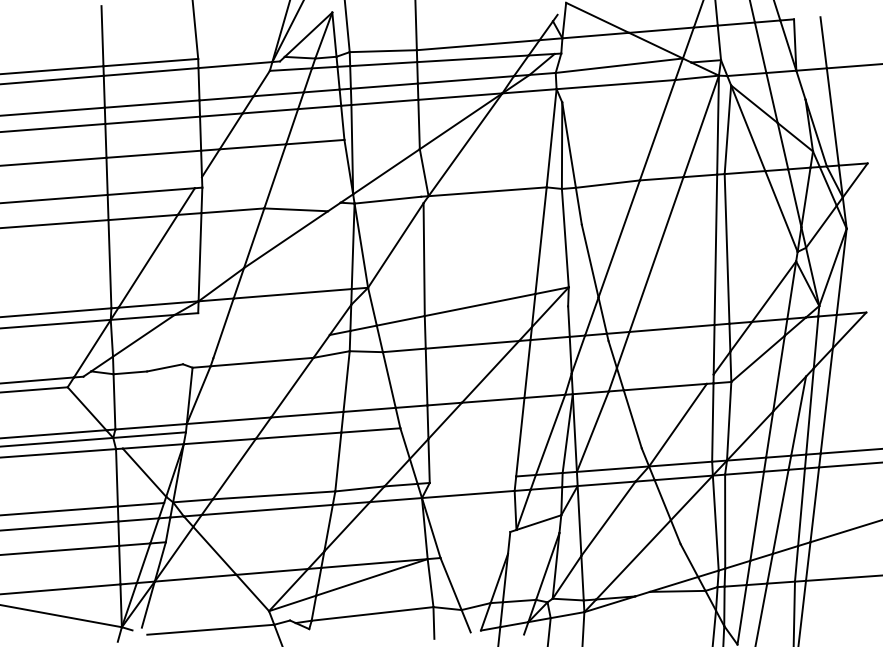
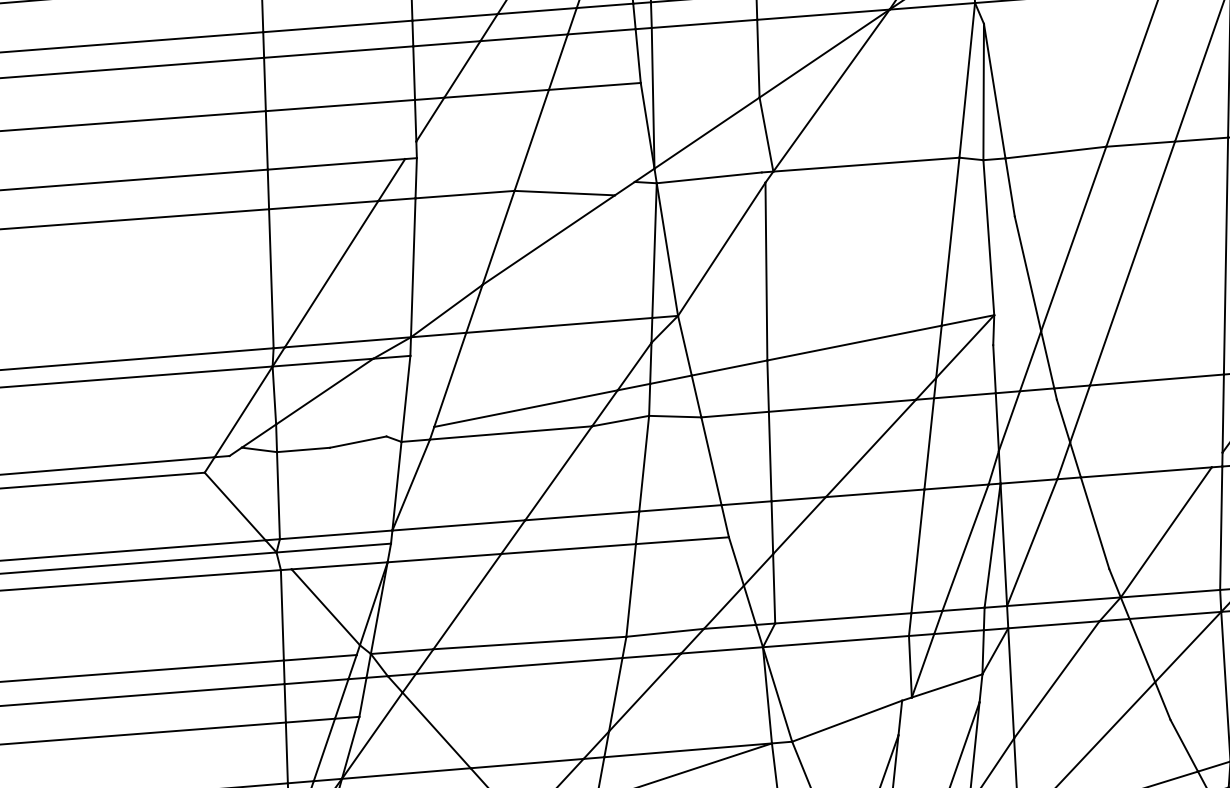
line: (195, 340) -> (406, 398), added
line: (271, 346) -> (525, 408), added
line: (472, 479) -> (842, 617), added
line: (475, 544) -> (847, 720), added

